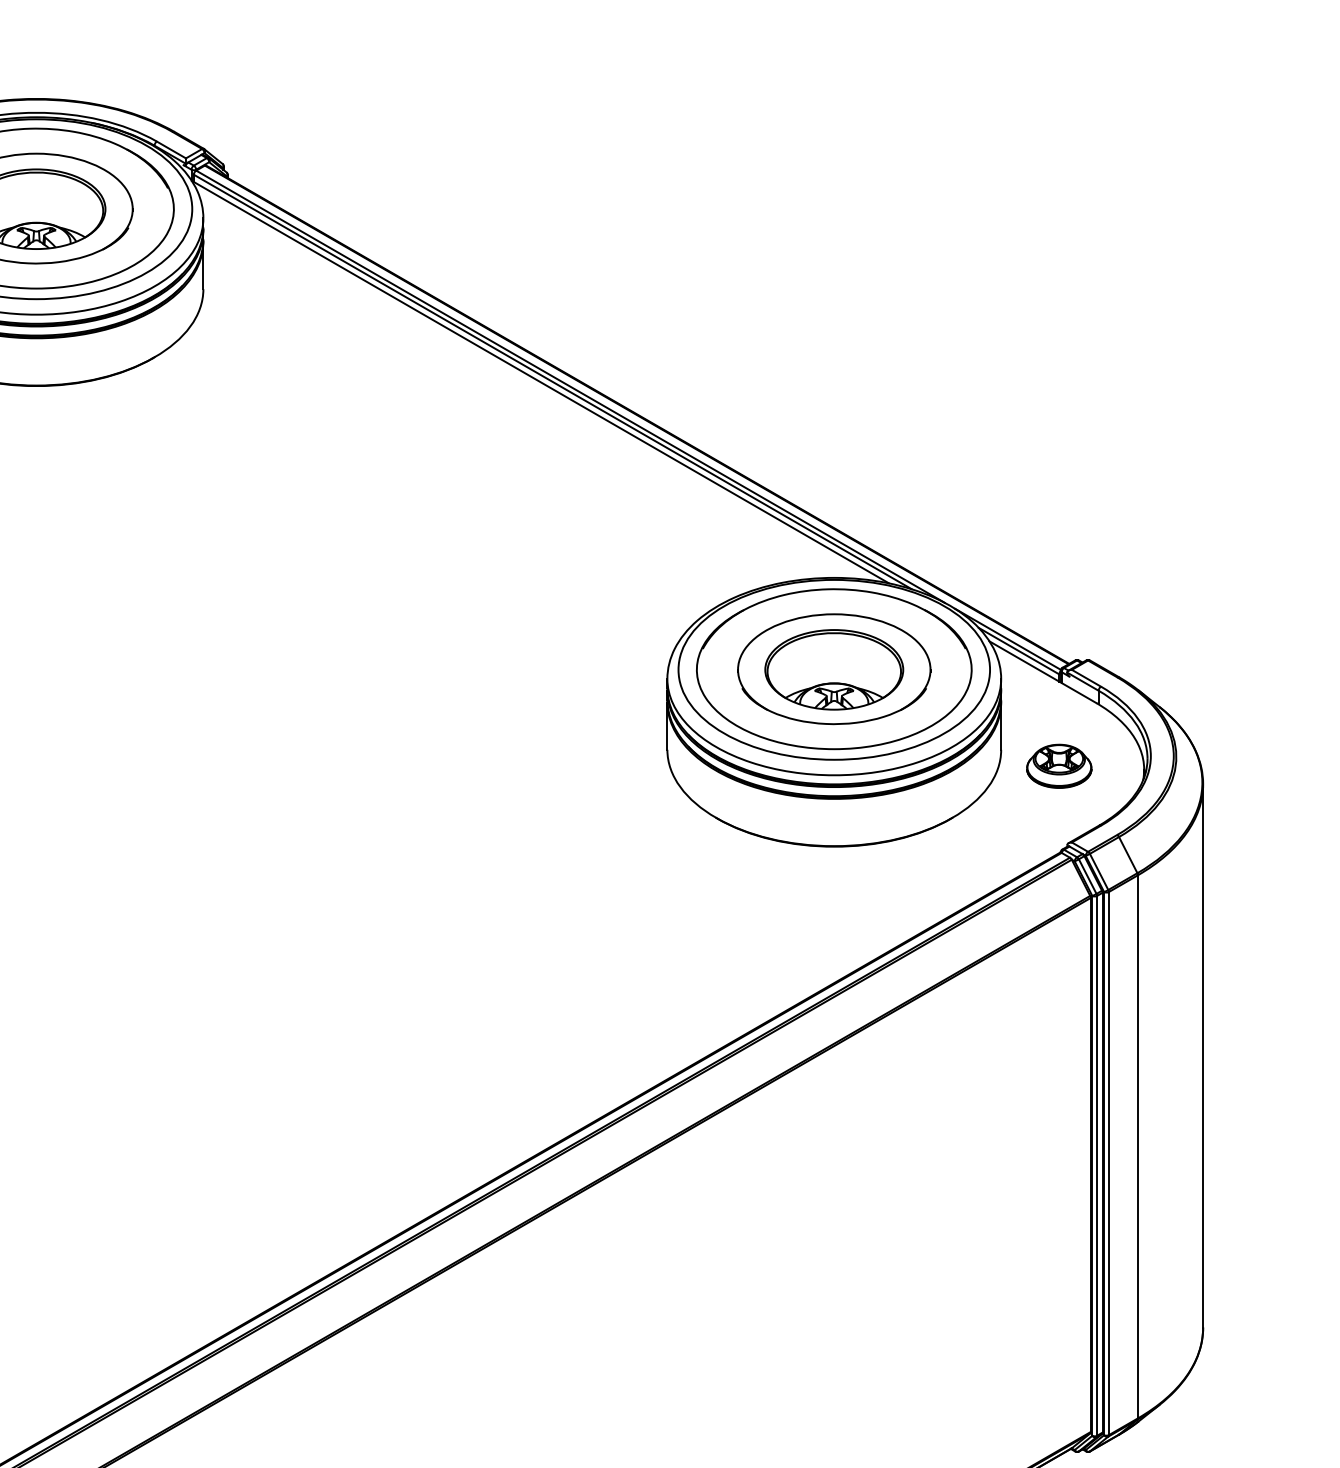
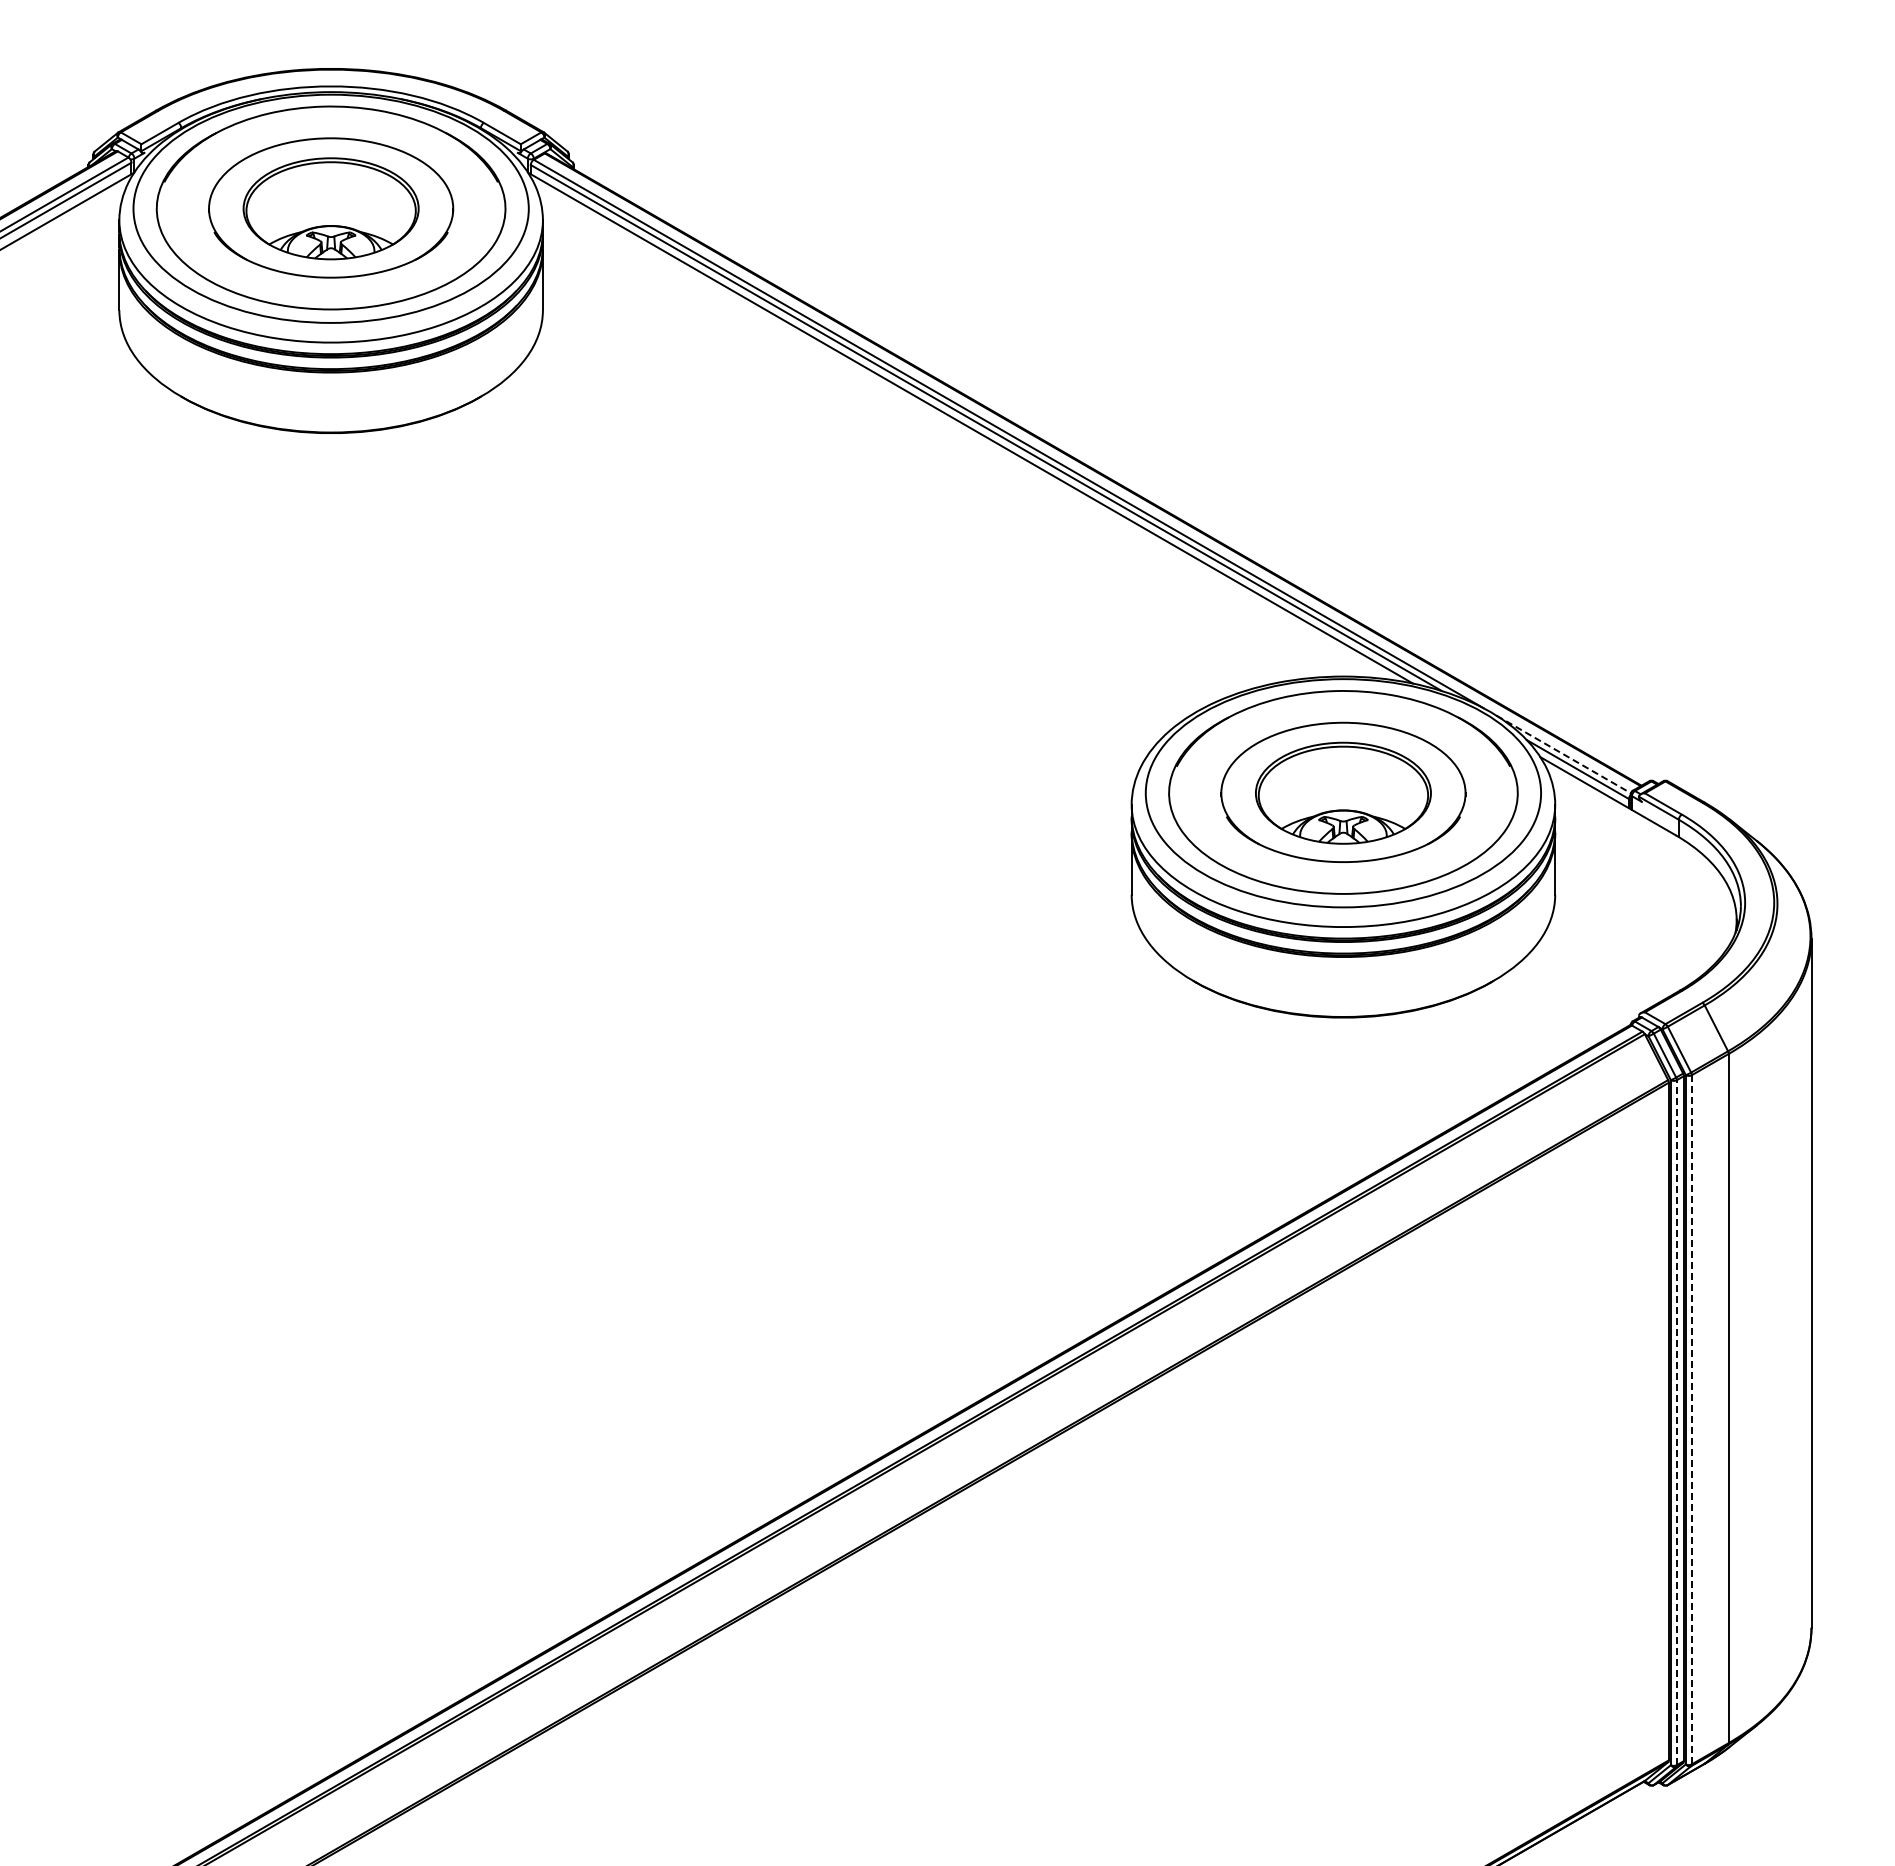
line: (1008, 639) -> (1564, 754), solid -> dashed
part: (1058, 766) -> (1628, 915), removed
line: (1108, 1163) -> (1691, 1419), solid -> dashed
line: (1096, 1165) -> (1676, 1422), solid -> dashed

